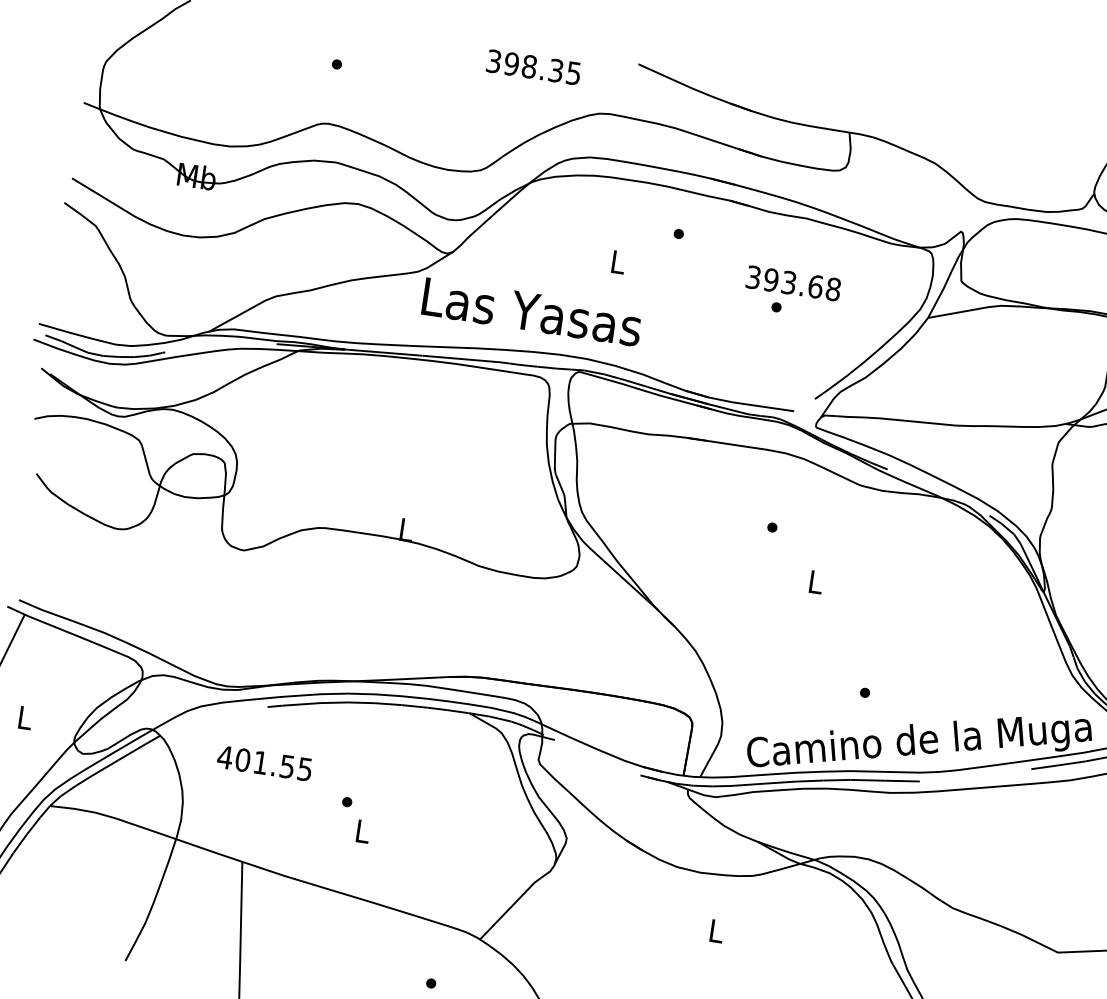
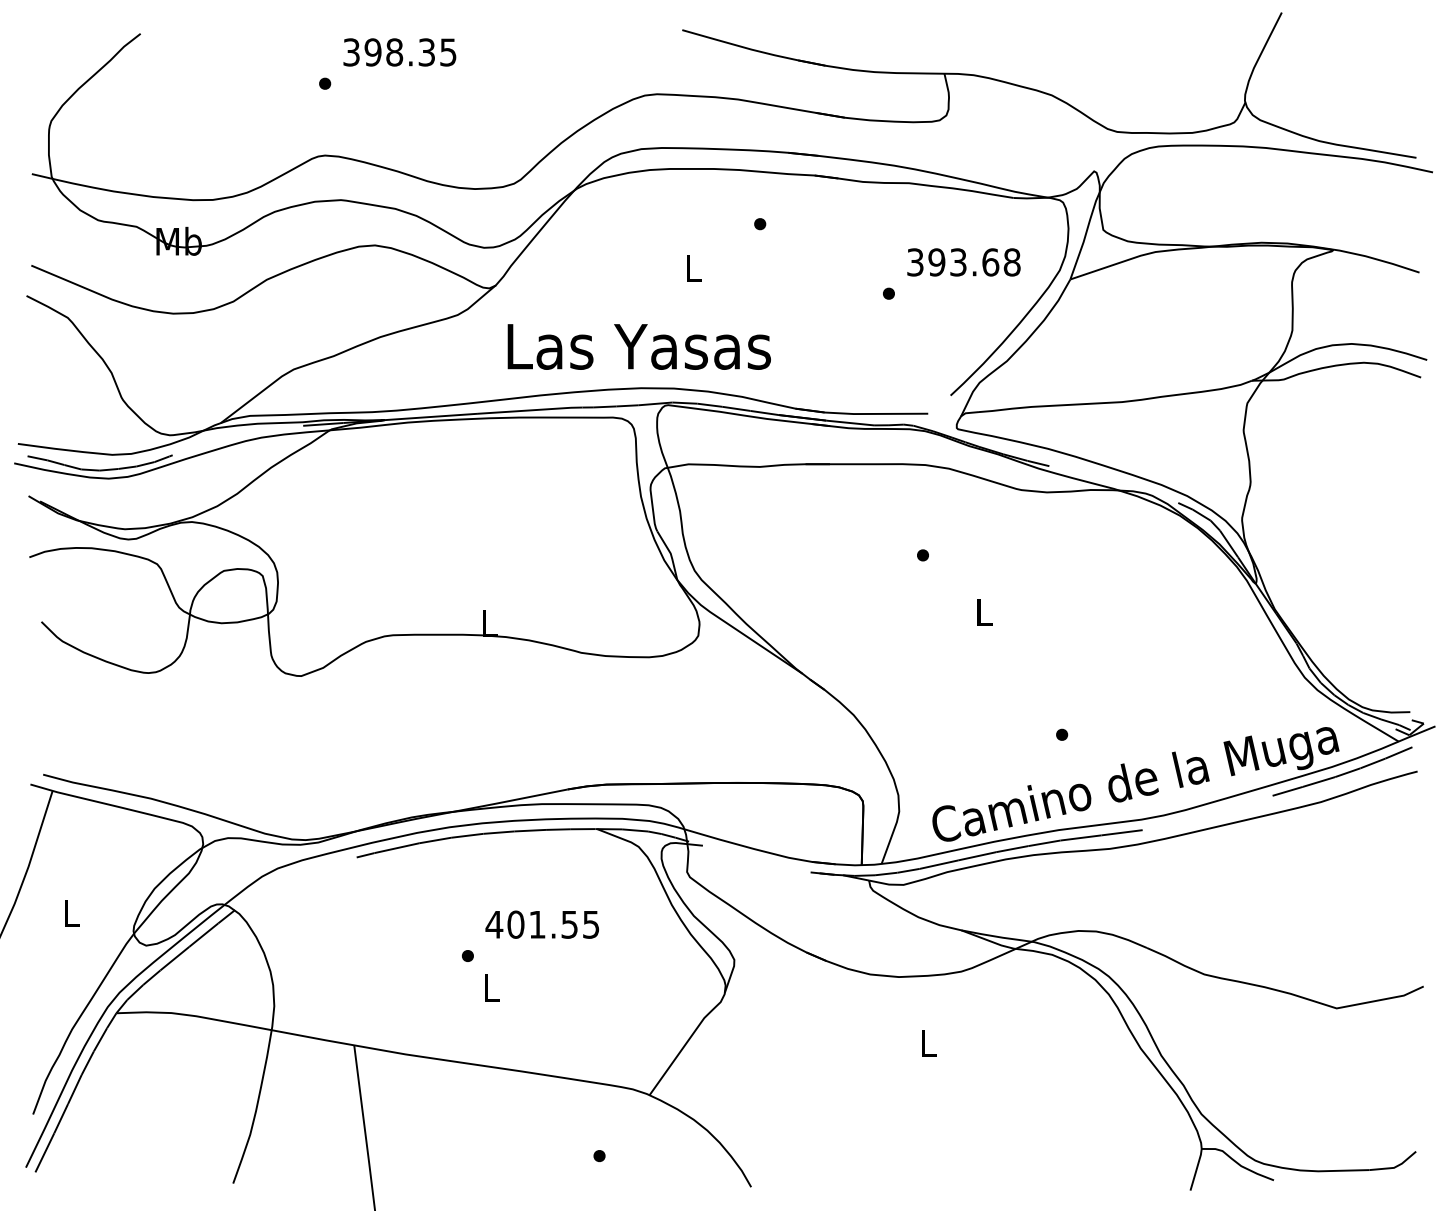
text: (533, 67) -> (399, 52), moved
text: (793, 283) -> (963, 262), moved
text: (531, 311) -> (638, 346), moved
text: (264, 763) -> (541, 924), moved

